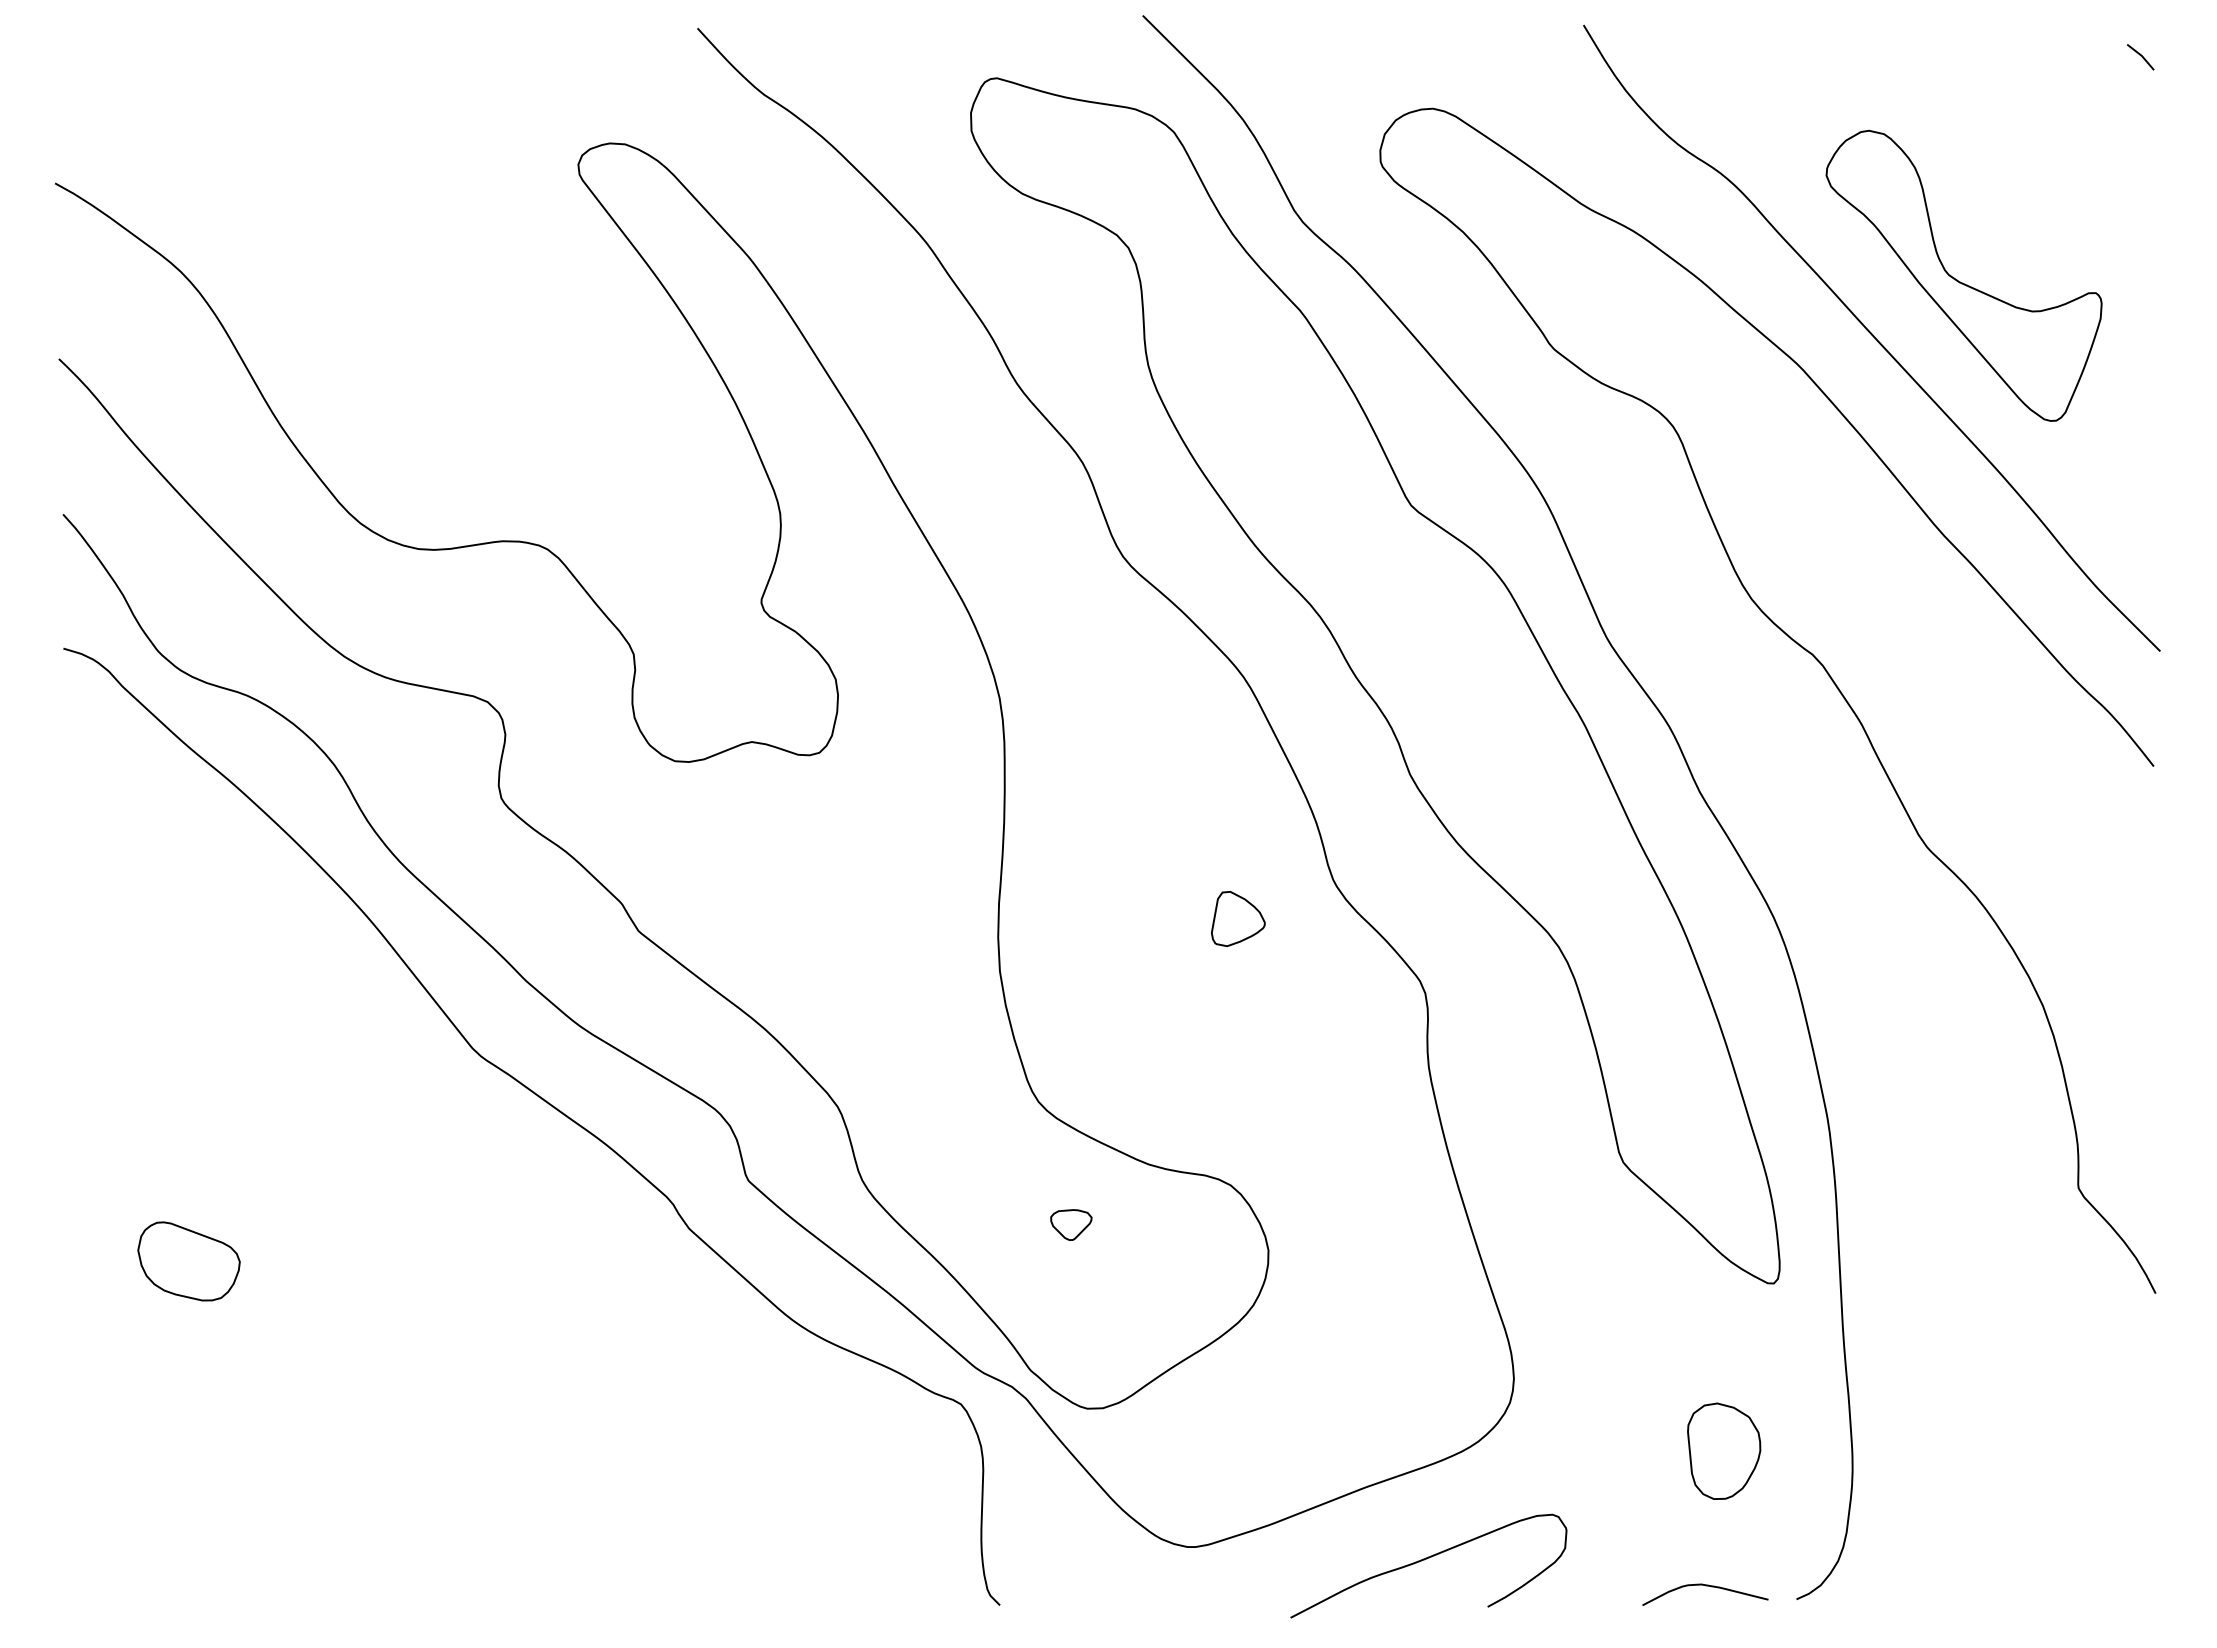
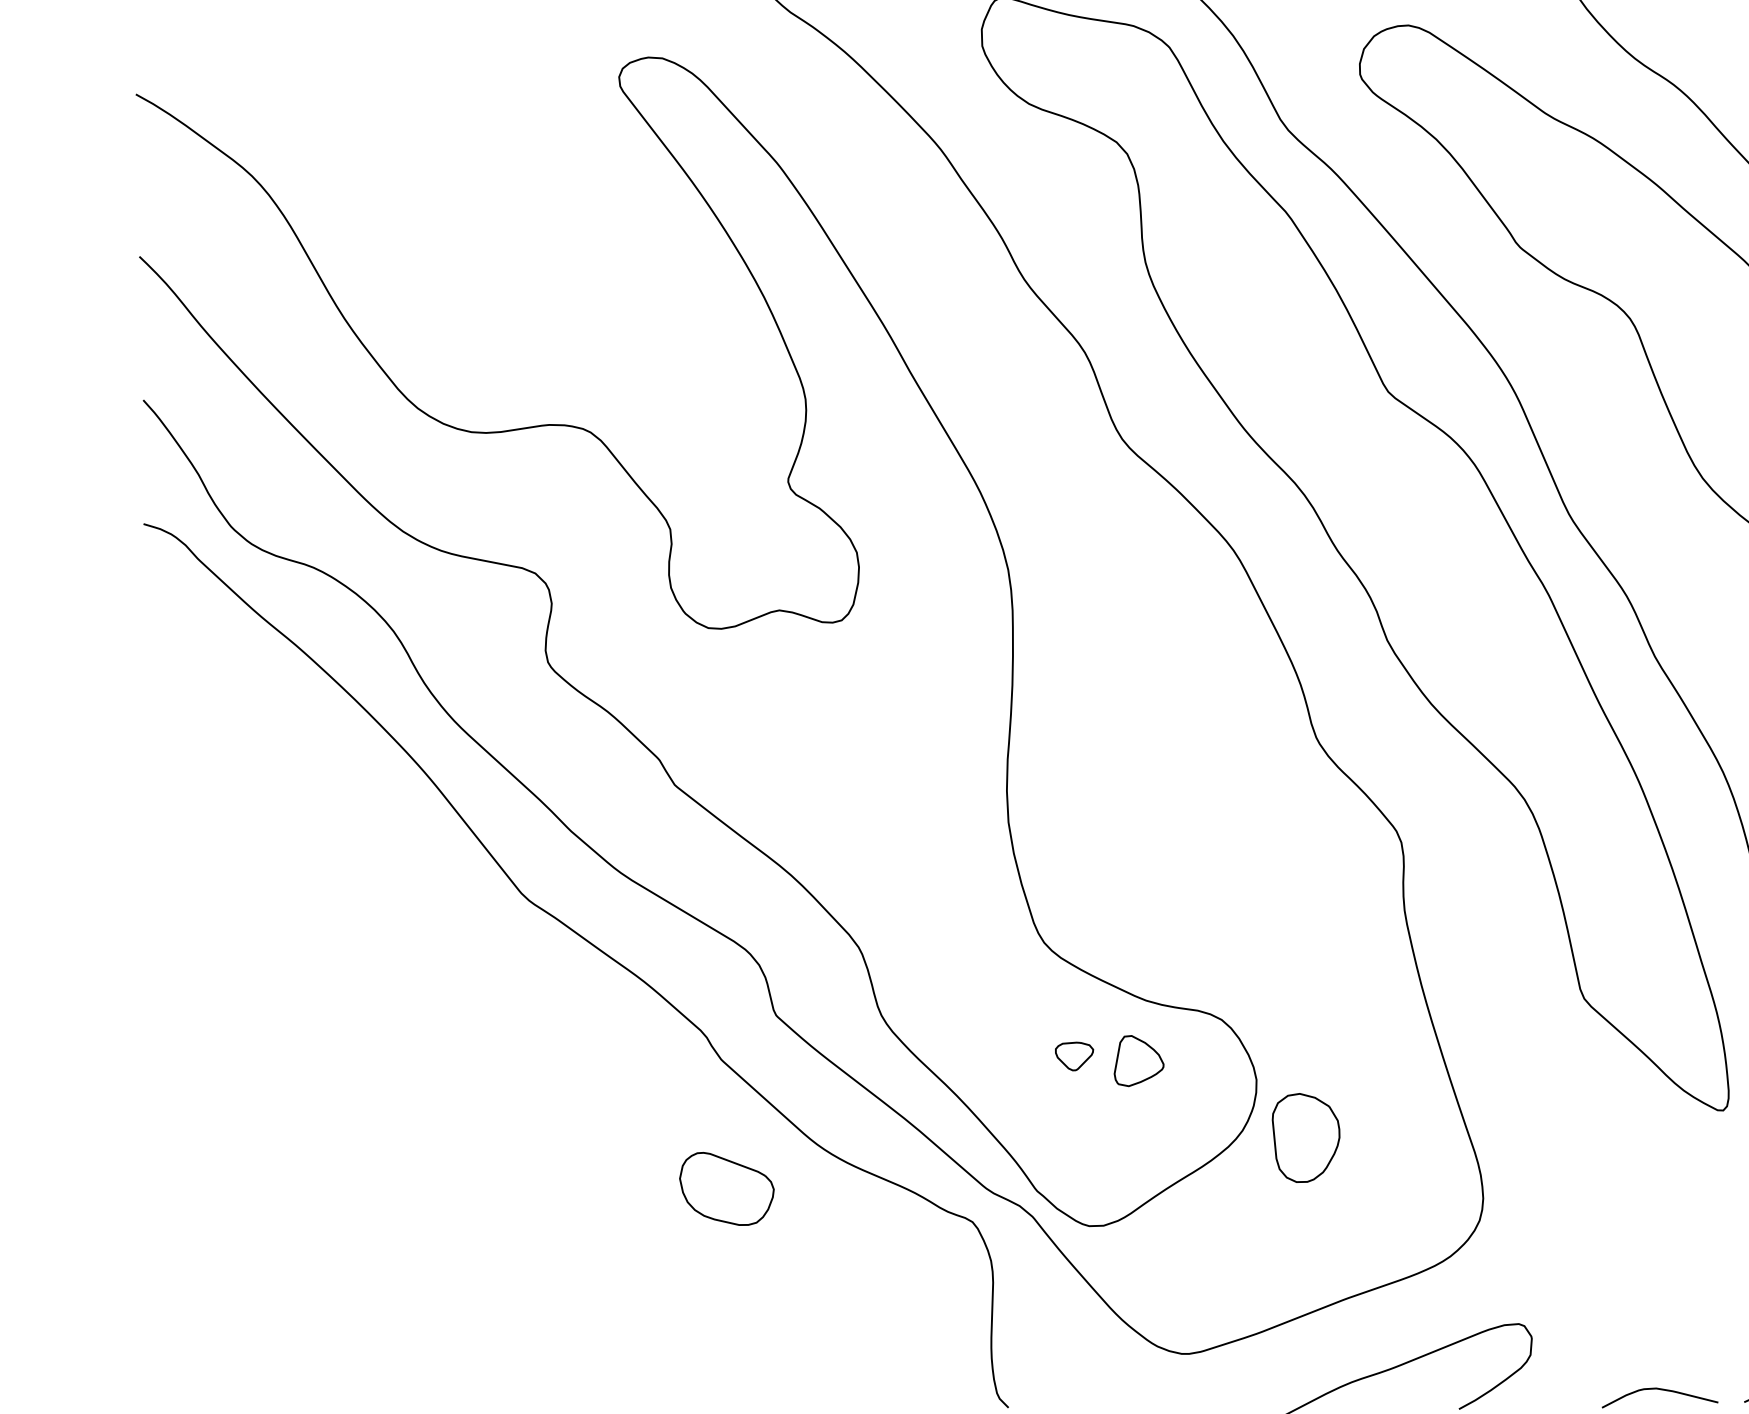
part: (1238, 919) -> (1139, 1061), moved
part: (188, 1261) -> (726, 1188), moved
part: (1724, 1450) -> (1306, 1137), moved

